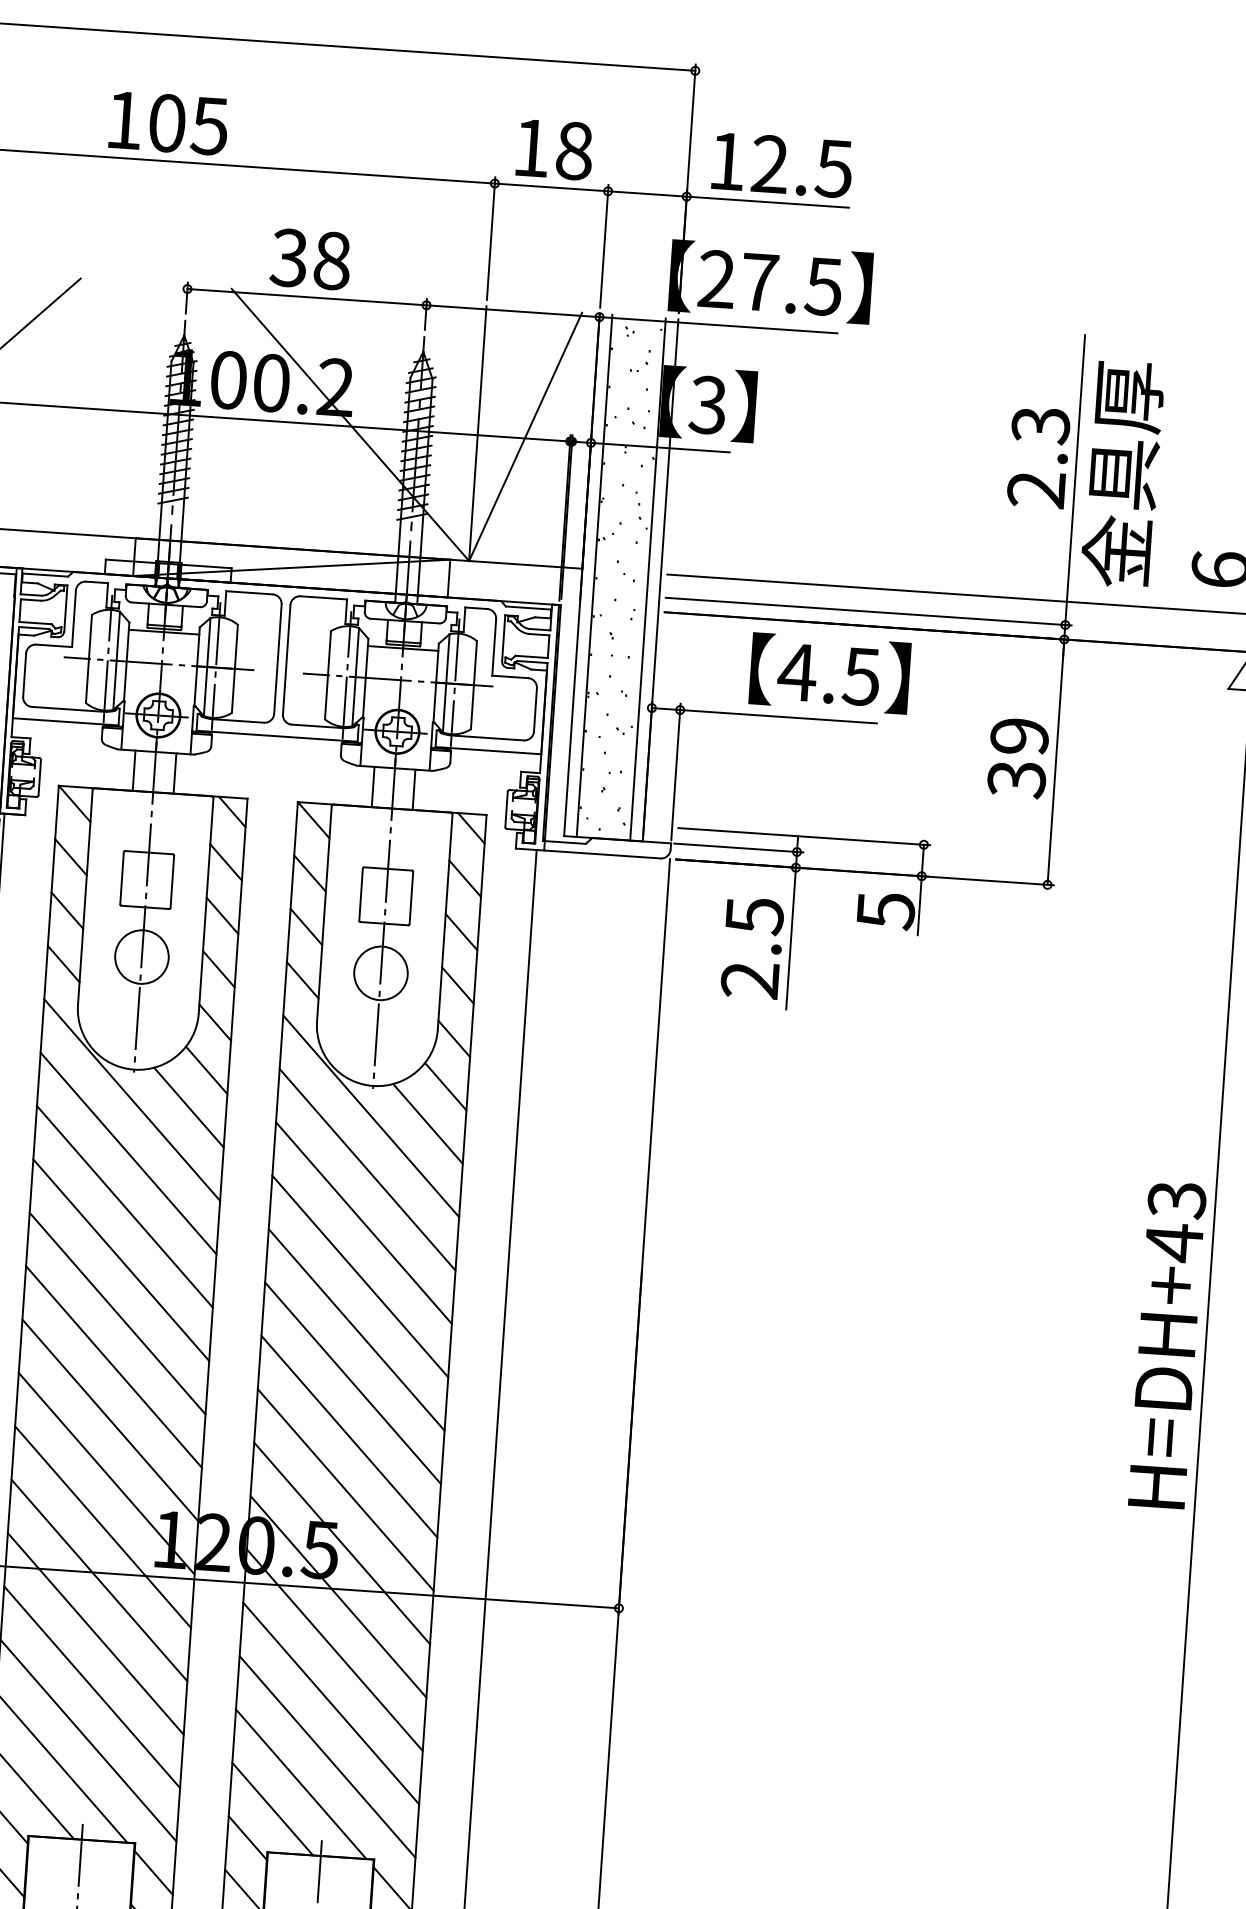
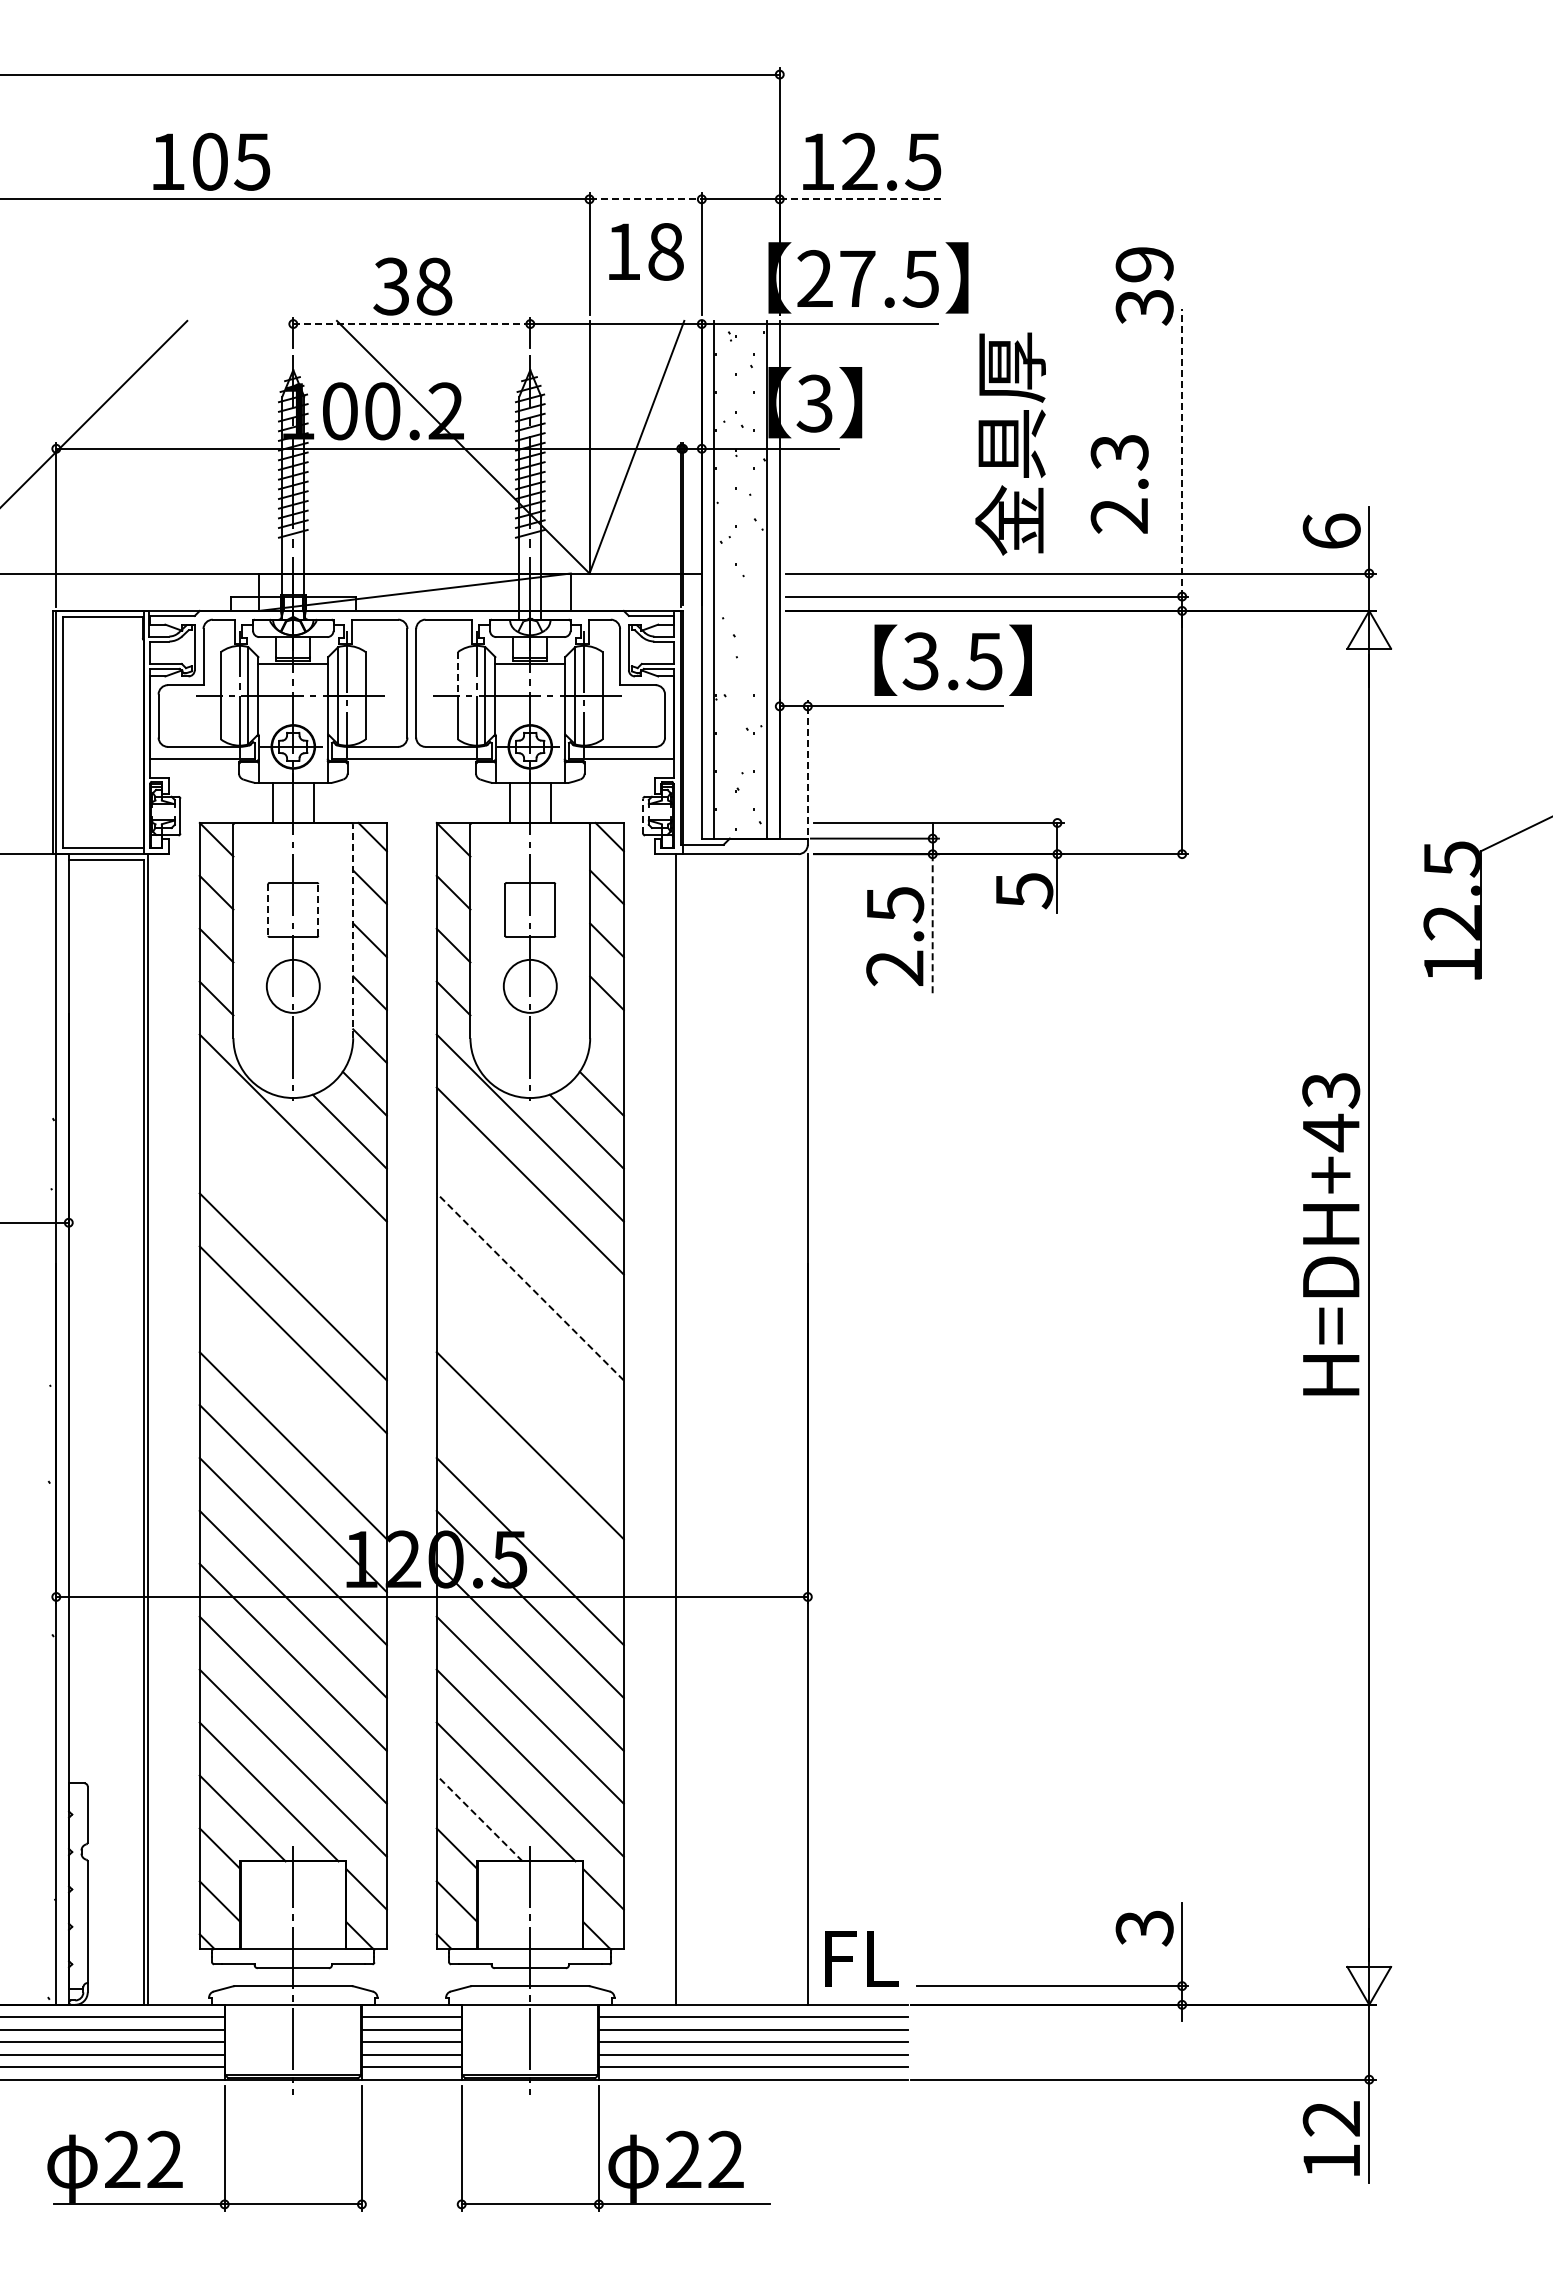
text: (168, 122) -> (211, 161), moved
text: (554, 149) -> (646, 251), moved
line: (552, 187) -> (646, 199), solid -> dashed
line: (768, 202) -> (860, 199), solid -> dashed
line: (307, 297) -> (412, 324), solid -> dashed
text: (1038, 457) -> (1119, 484), moved
text: (1122, 473) -> (1010, 443), moved
line: (1075, 479) -> (1182, 452), solid -> dashed
line: (329, 652) -> (457, 673), solid -> dashed
text: (796, 672) -> (920, 661), 4.5 -> 3.5
text: (1018, 758) -> (1144, 286), moved
line: (675, 771) -> (807, 767), solid -> dashed
line: (506, 808) -> (643, 815), solid -> dashed
line: (122, 878) -> (268, 910), solid -> dashed
line: (172, 882) -> (318, 910), solid -> dashed
line: (206, 905) -> (353, 931), solid -> dashed
line: (790, 938) -> (932, 924), solid -> dashed
line: (453, 1038) -> (606, 1045), removed
line: (127, 1152) -> (292, 1180), removed
line: (124, 1206) -> (292, 1233), removed
line: (363, 1222) -> (529, 1233), removed
line: (359, 1276) -> (529, 1286), solid -> dashed
line: (355, 1329) -> (529, 1339), removed
text: (1167, 1345) -> (1331, 1234), moved
line: (113, 1366) -> (292, 1392), removed
line: (352, 1382) -> (529, 1392), removed
line: (344, 1489) -> (529, 1498), removed
line: (272, 1809) -> (479, 1818), solid -> dashed

